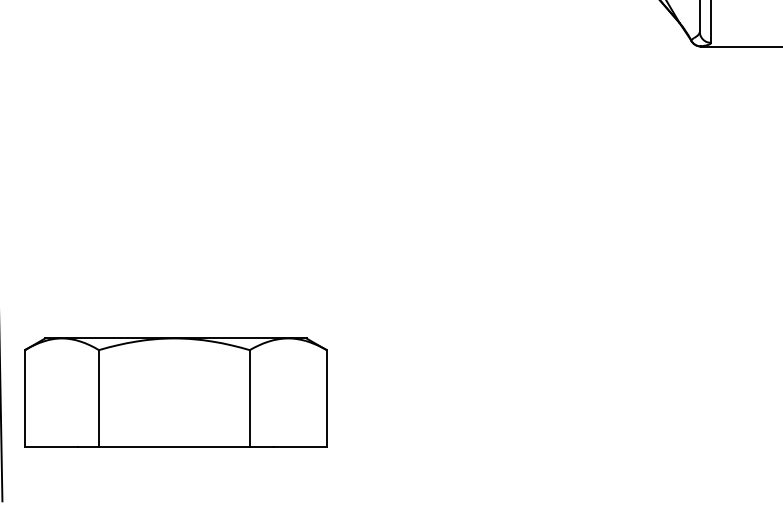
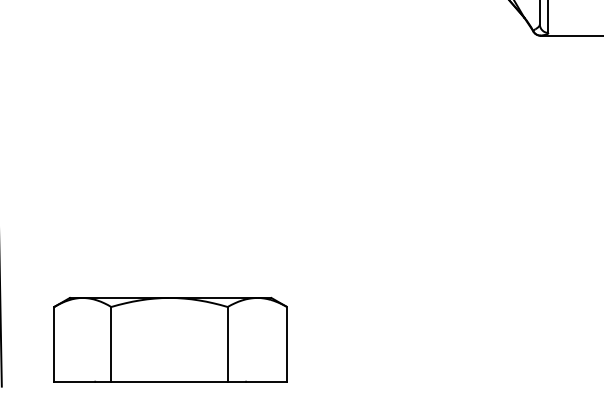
part: (175, 392) -> (170, 339), moved

